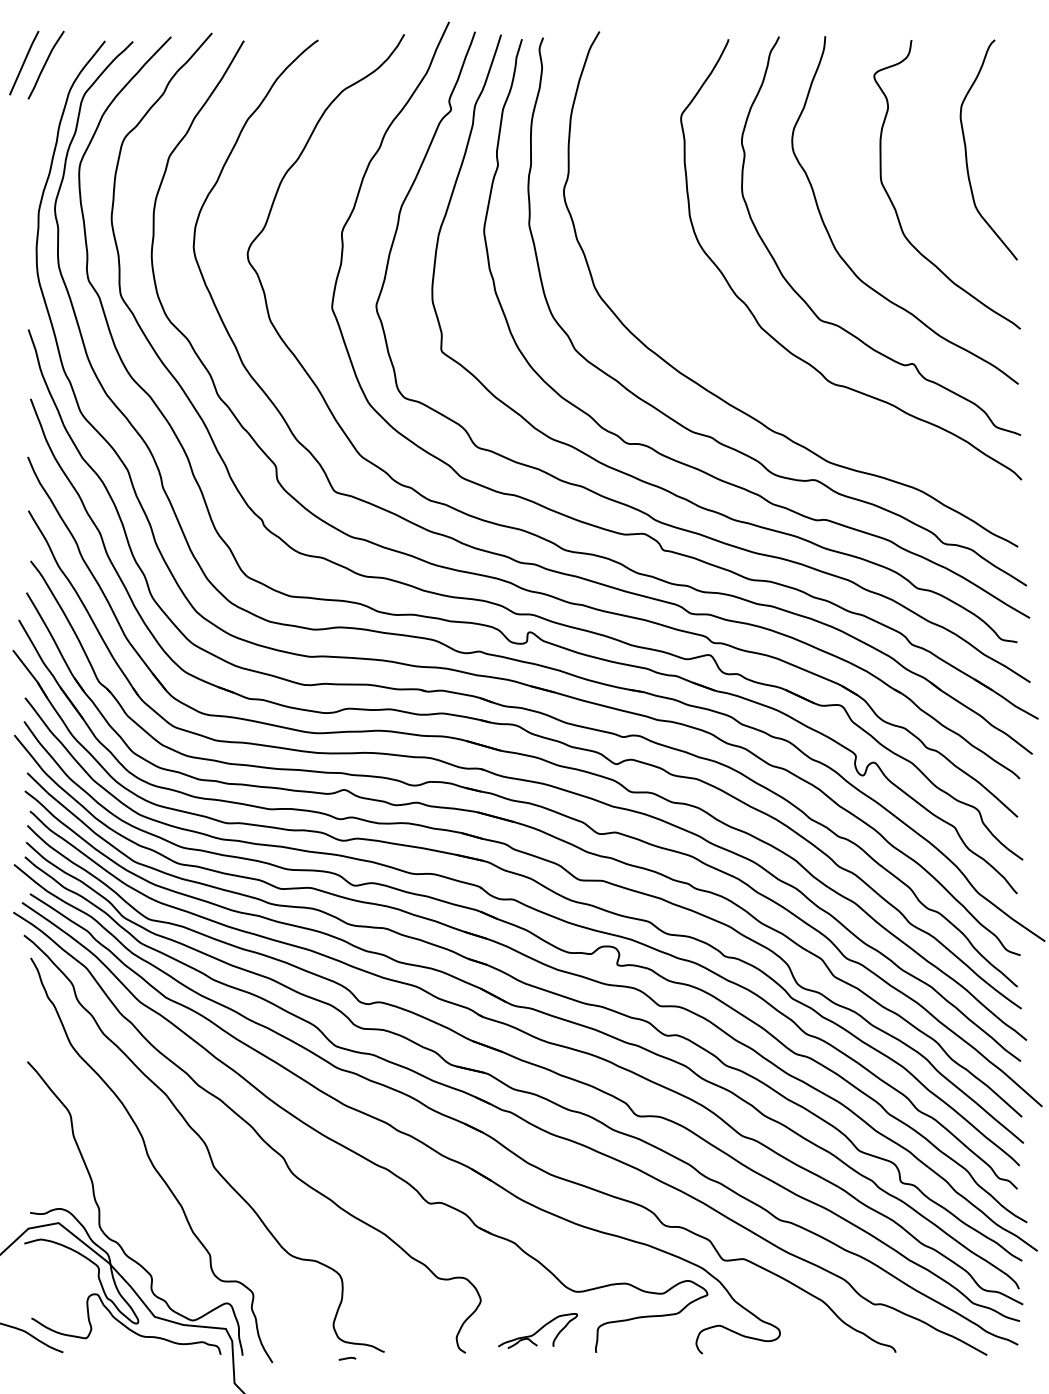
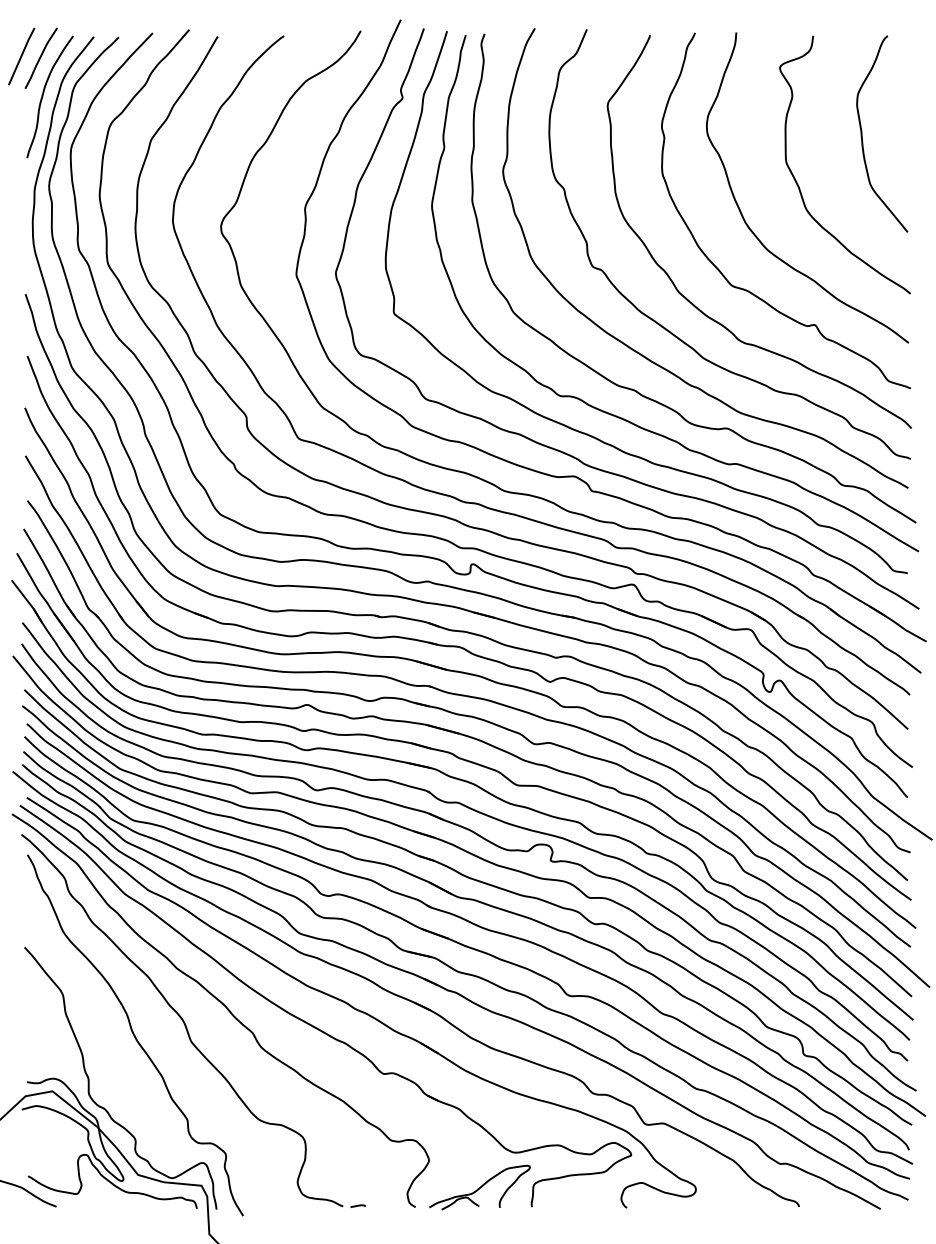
curve: (48, 108) -> (43, 96), added
curve: (746, 367) -> (666, 328), added
part: (537, 1330) -> (479, 1187), size x1.43
curve: (347, 1358) -> (358, 1205), moved

